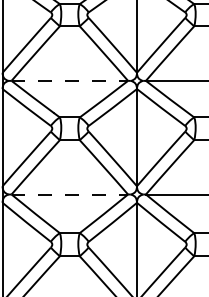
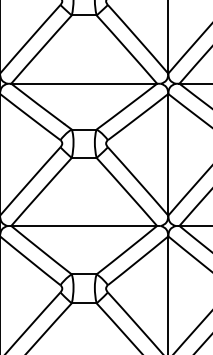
line: (70, 80) -> (85, 83), dashed -> solid
line: (70, 194) -> (85, 225), dashed -> solid

